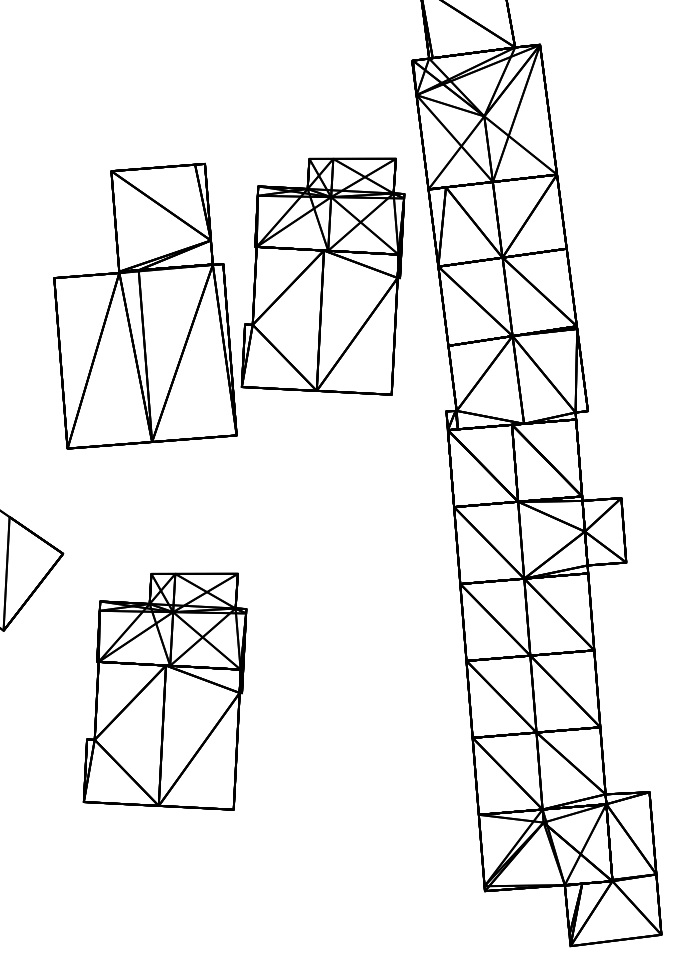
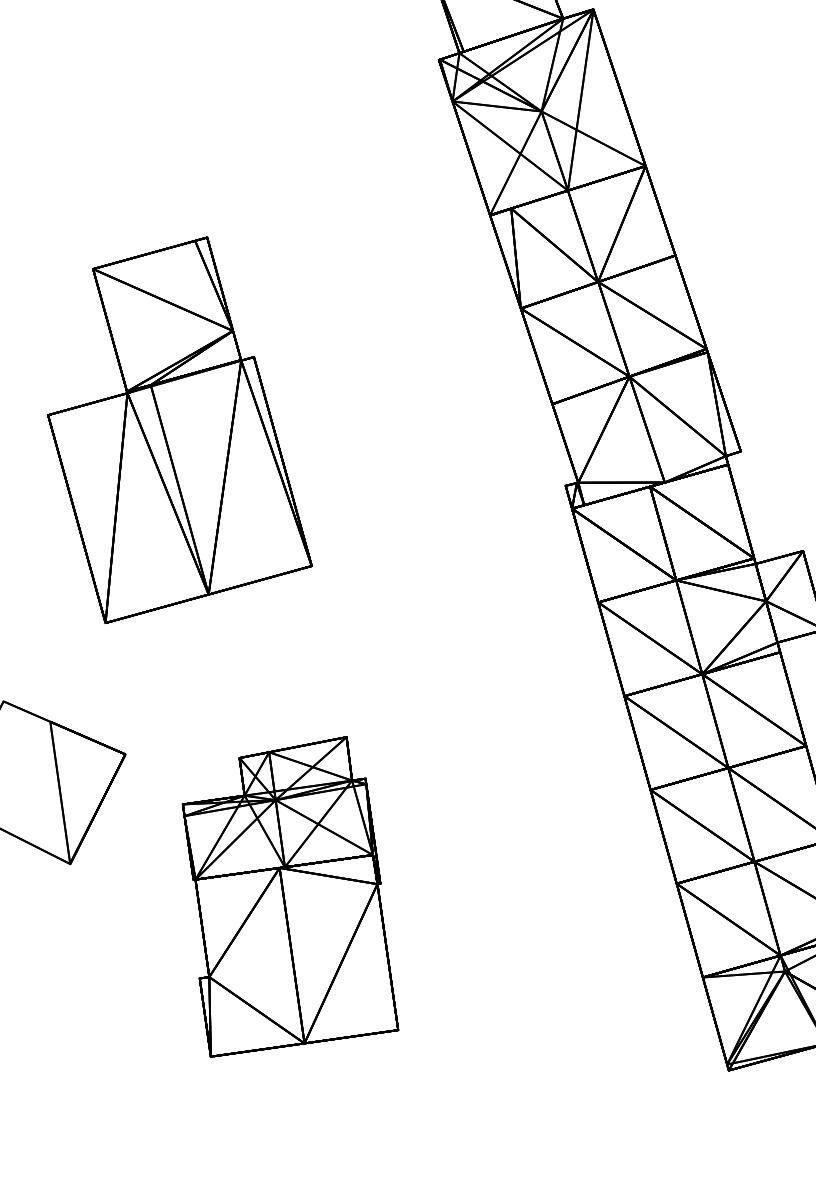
part: (322, 276) -> (379, 348), removed

